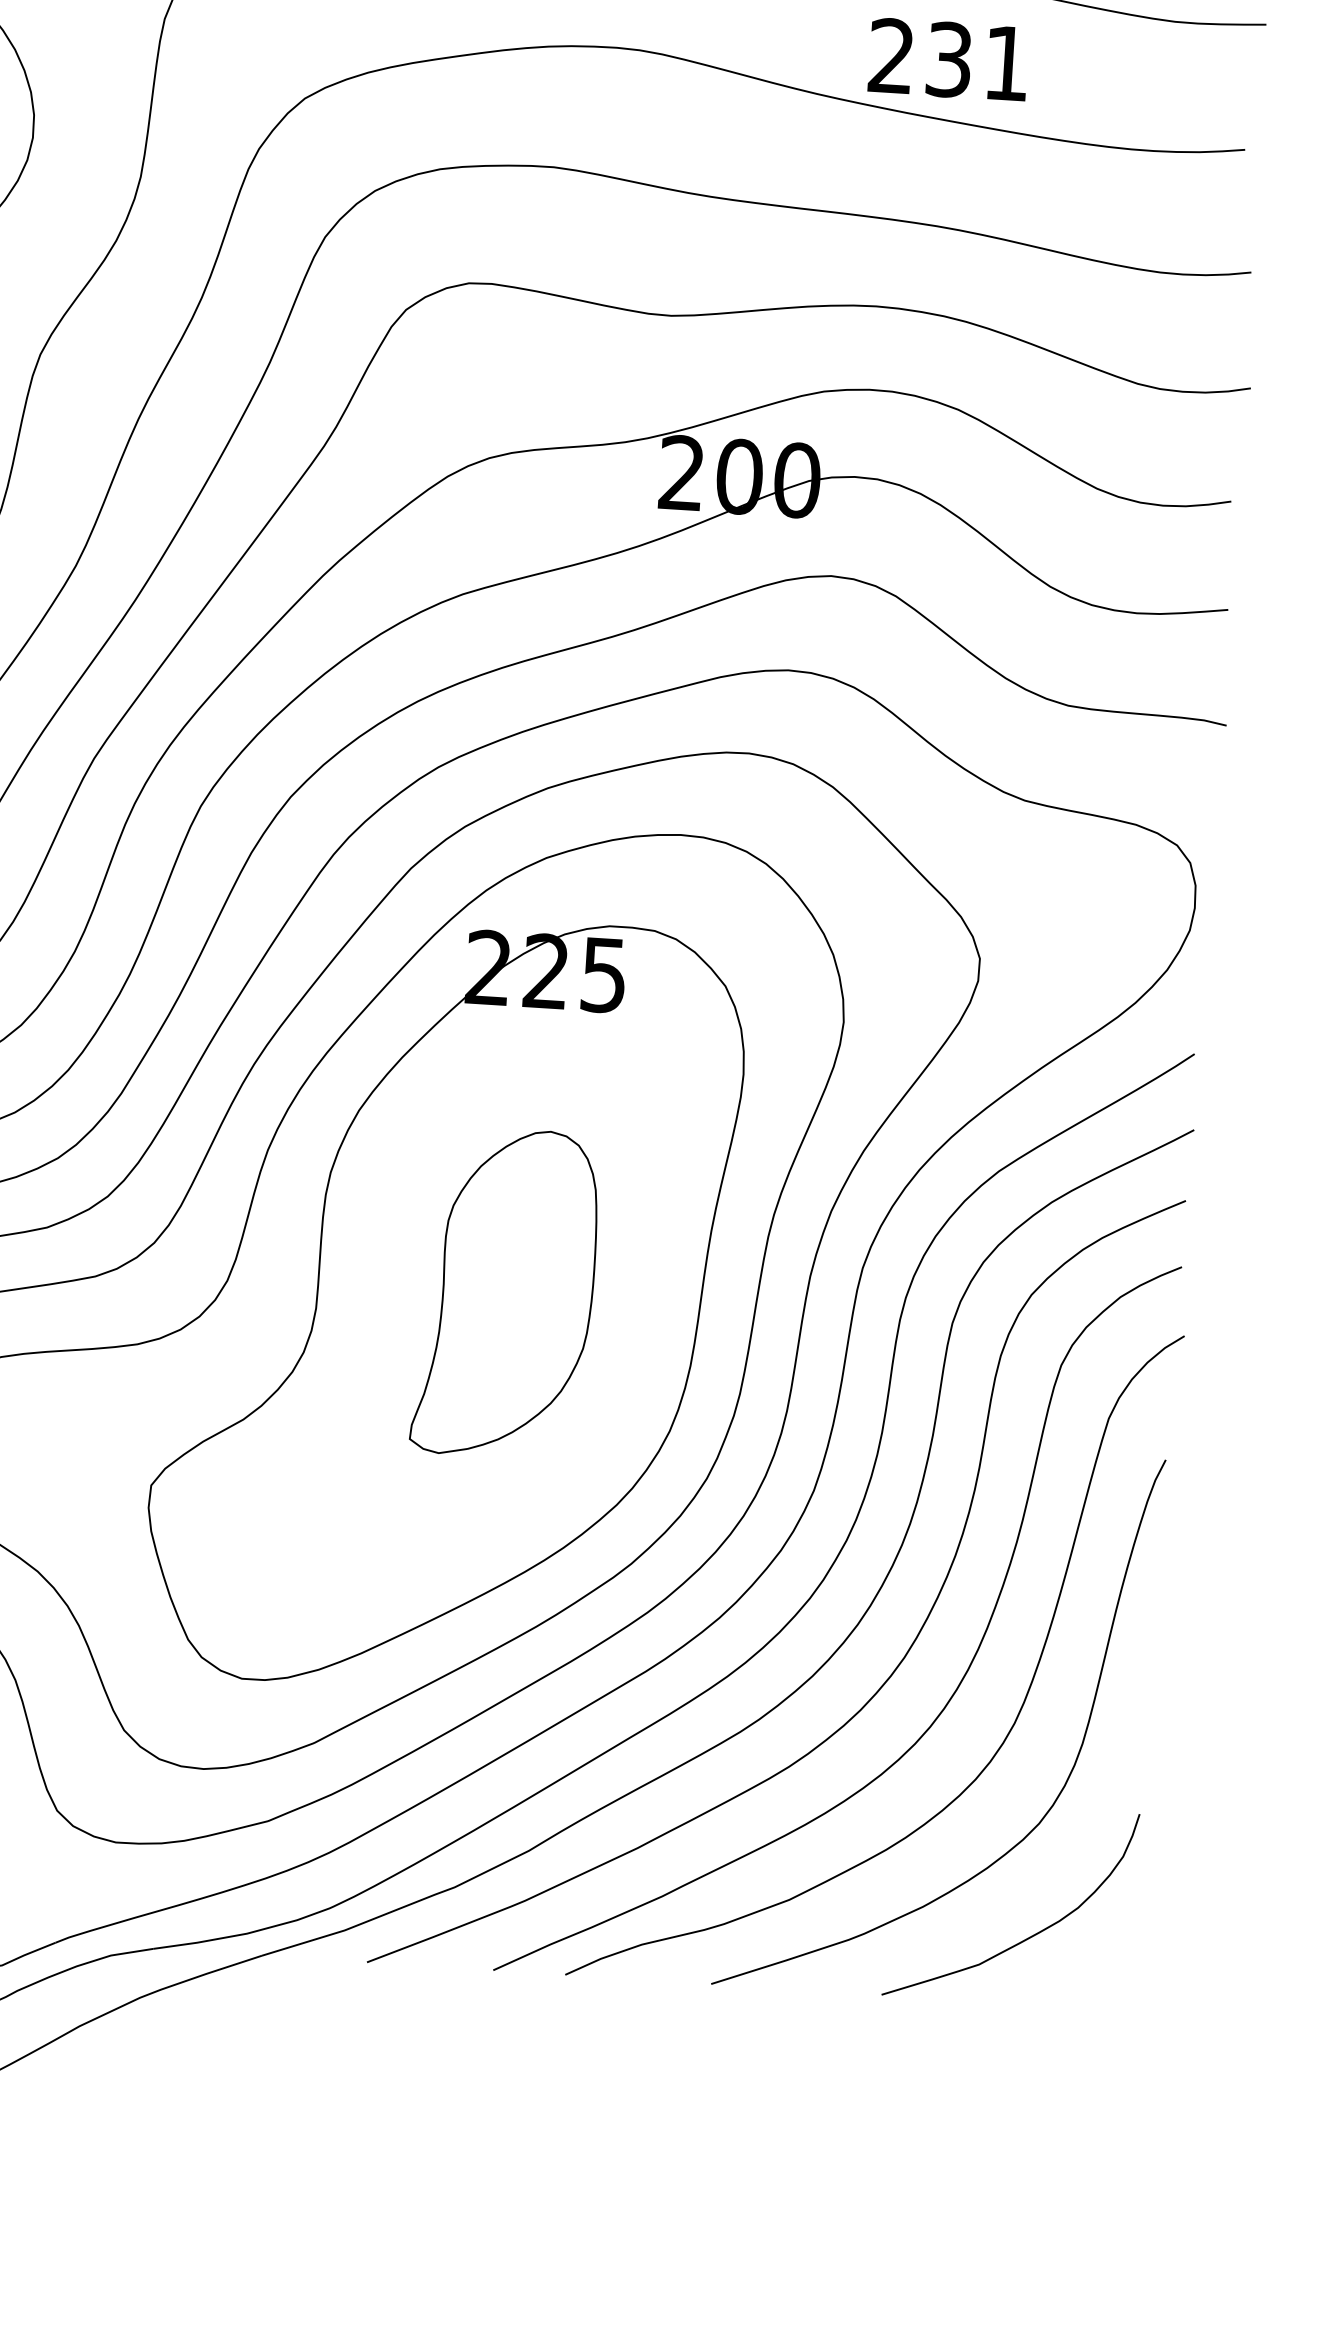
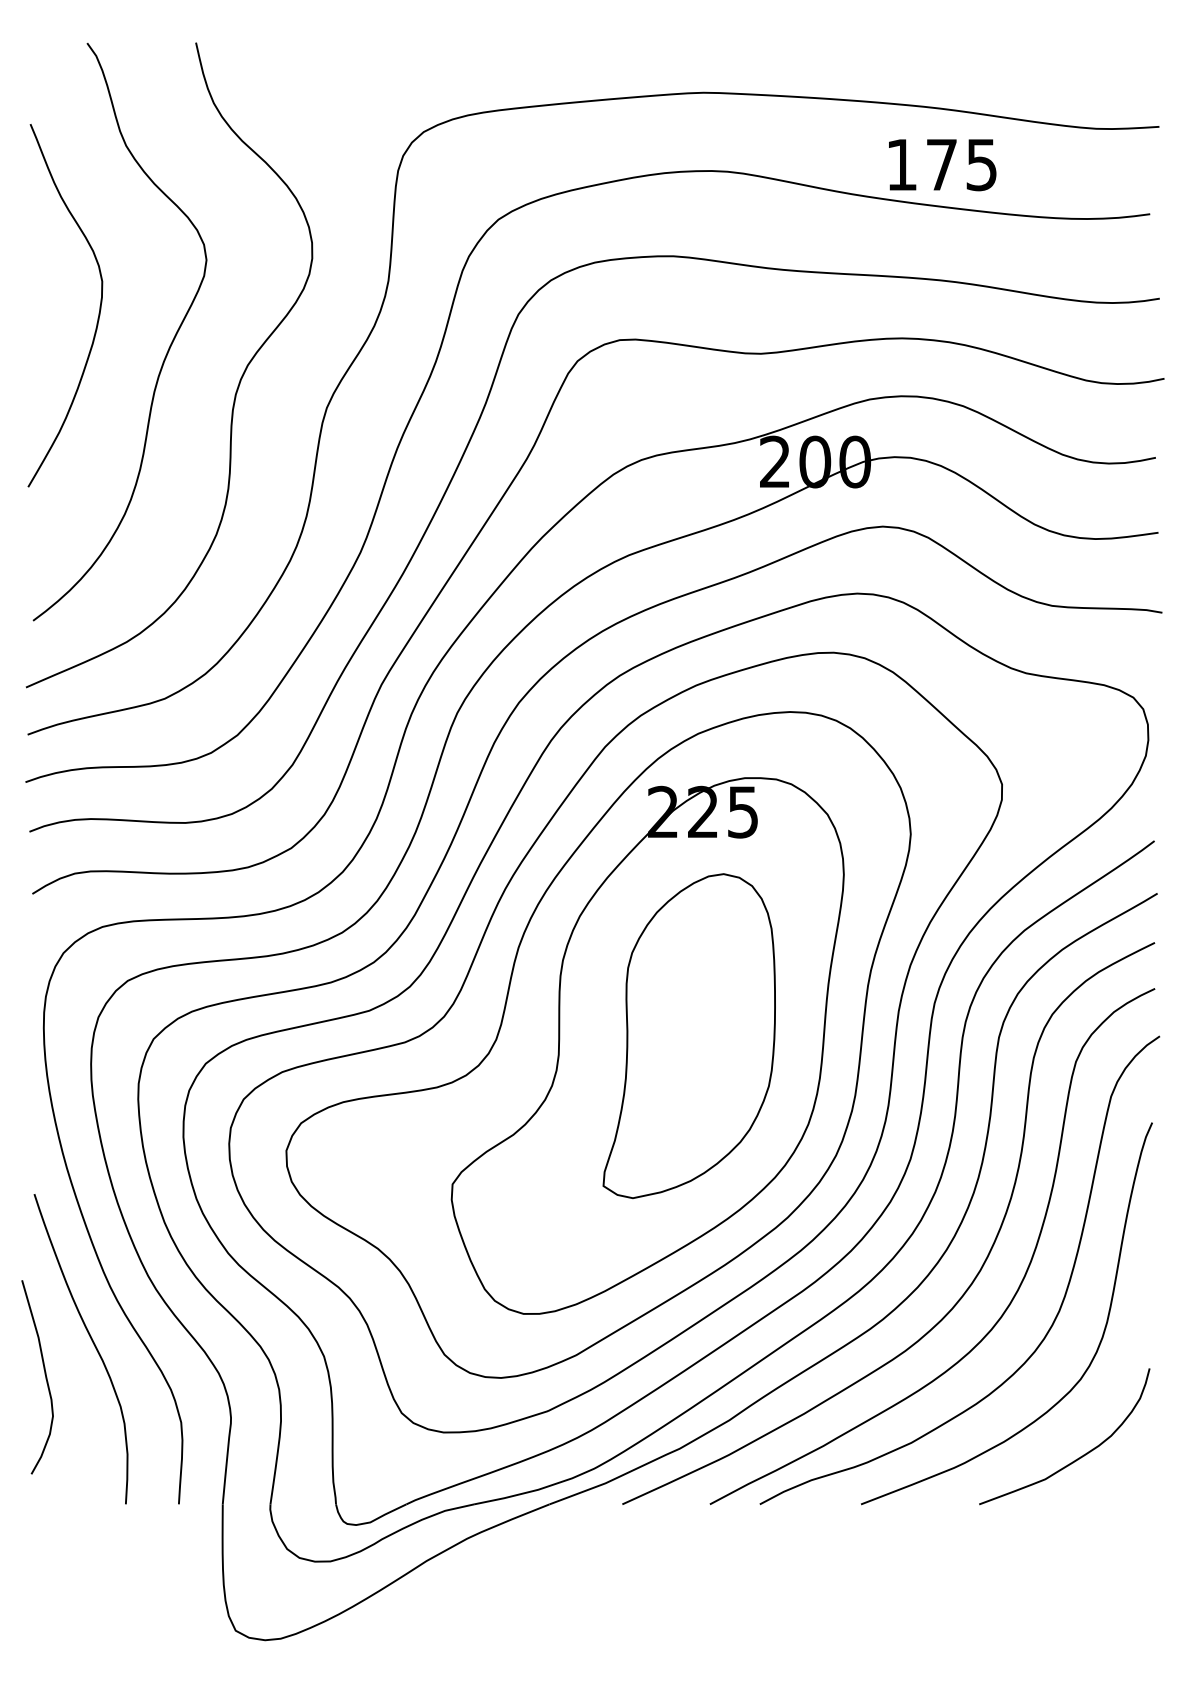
text: (948, 59) -> (941, 164), 231 -> 175
part: (504, 1292) -> (688, 1035), size x1.43

